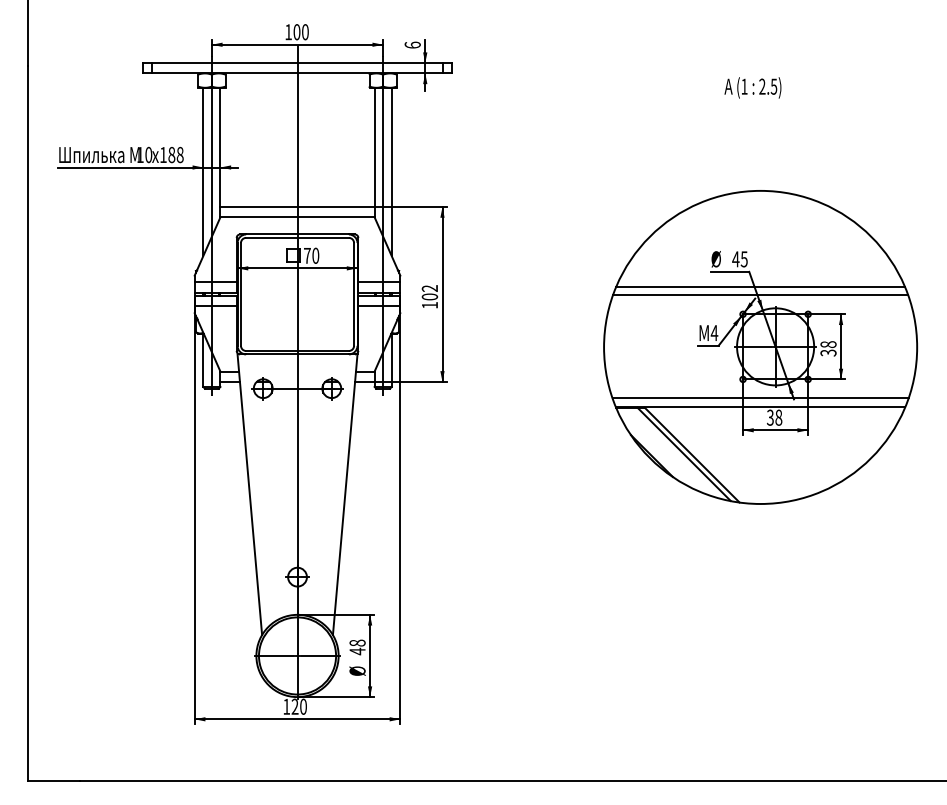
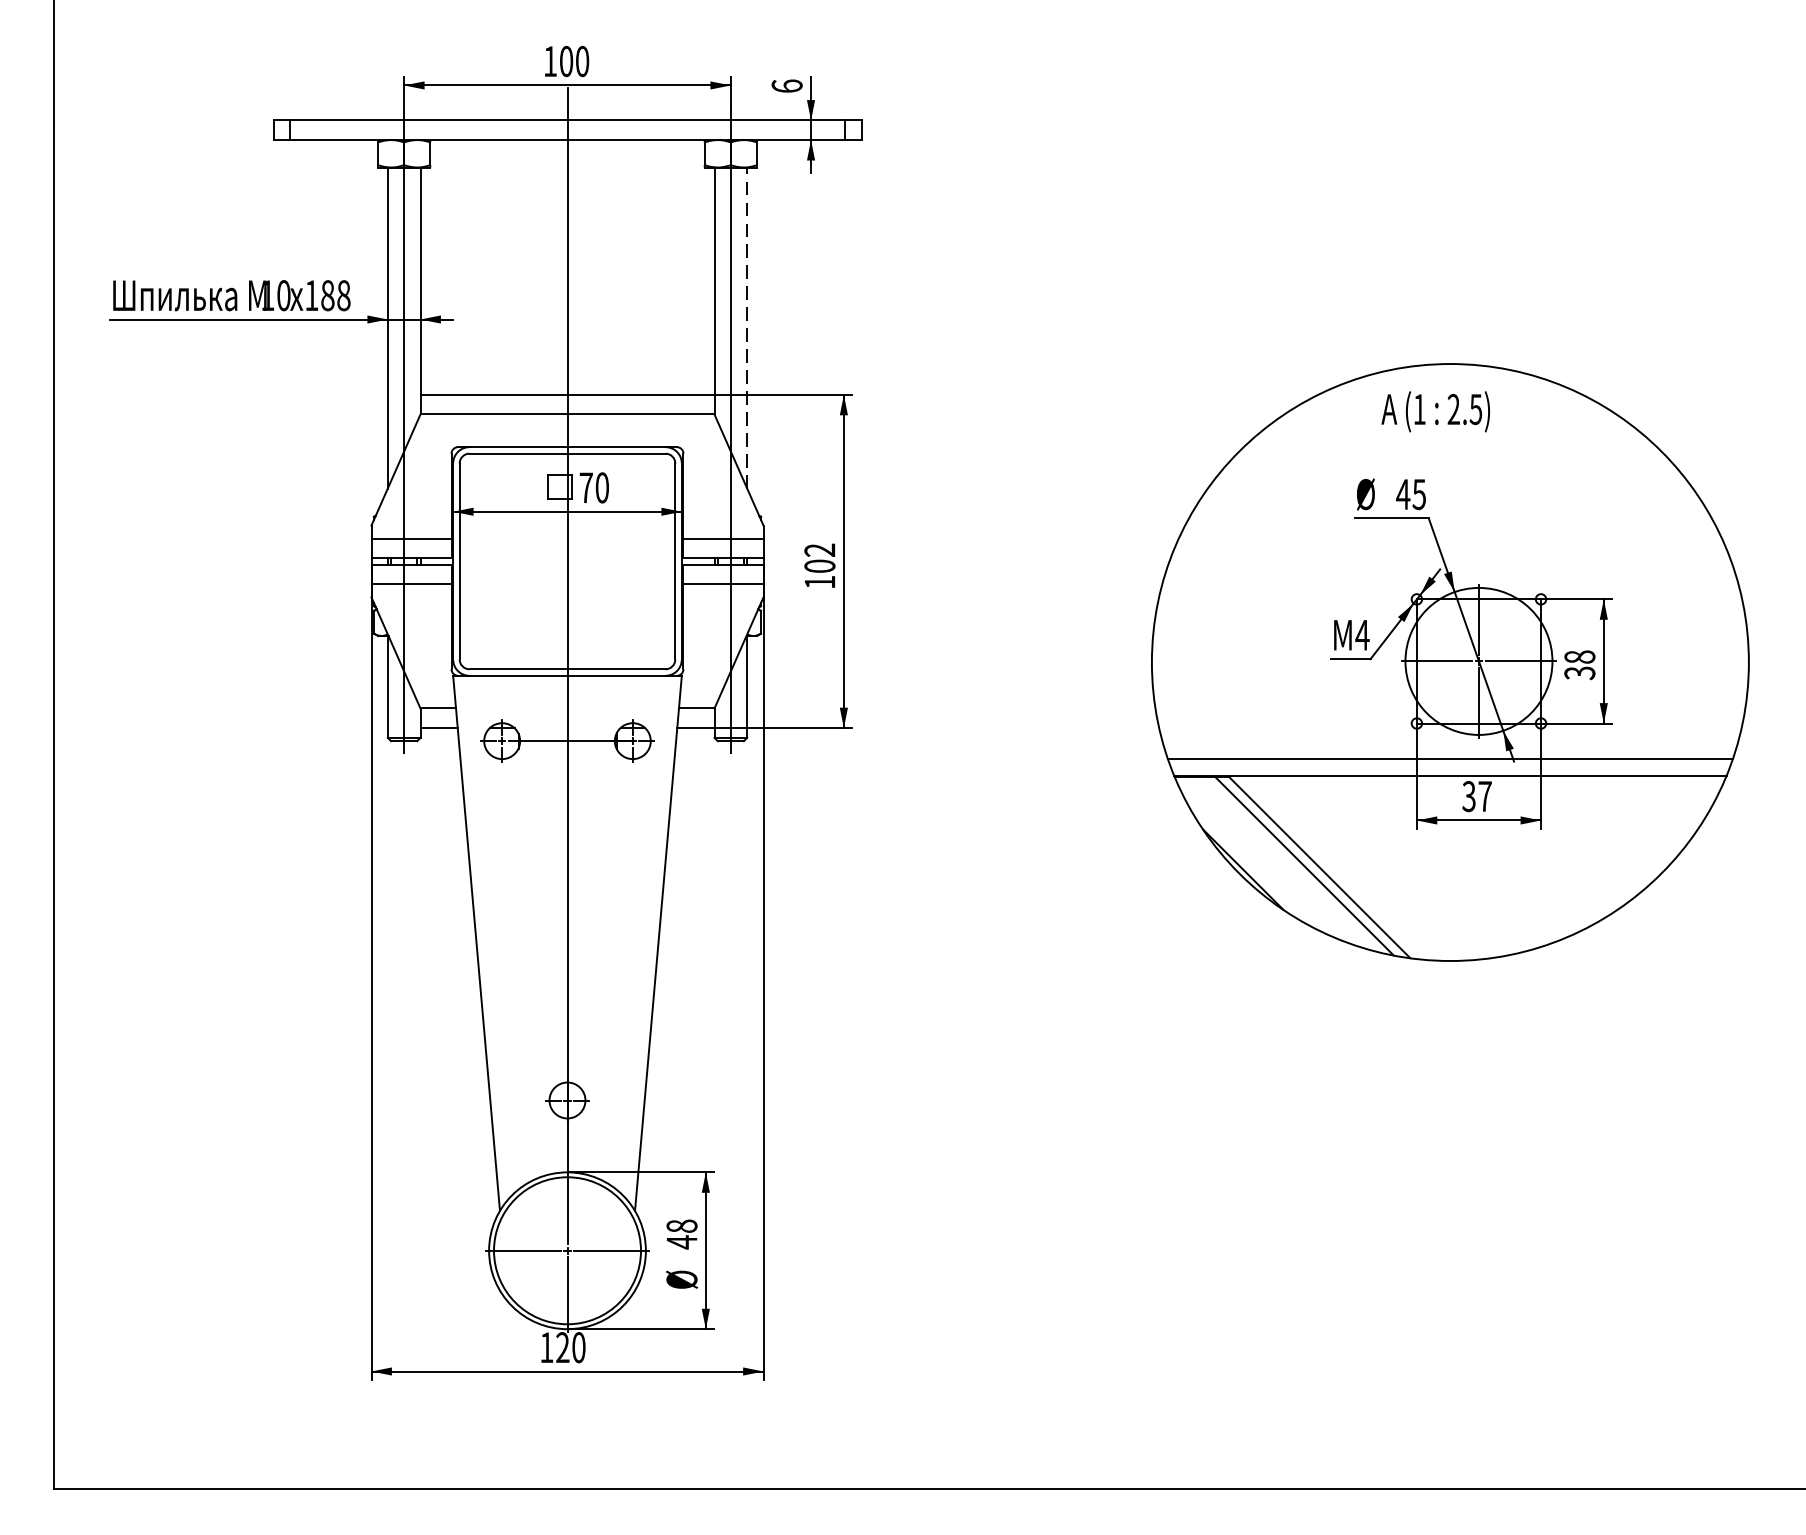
text: (752, 87) -> (1434, 410), moved
line: (391, 171) -> (746, 327), solid -> dashed
line: (760, 286) -> (1450, 546), removed
line: (760, 295) -> (1450, 563), removed
text: (778, 417) -> (1484, 796), 38 -> 37

